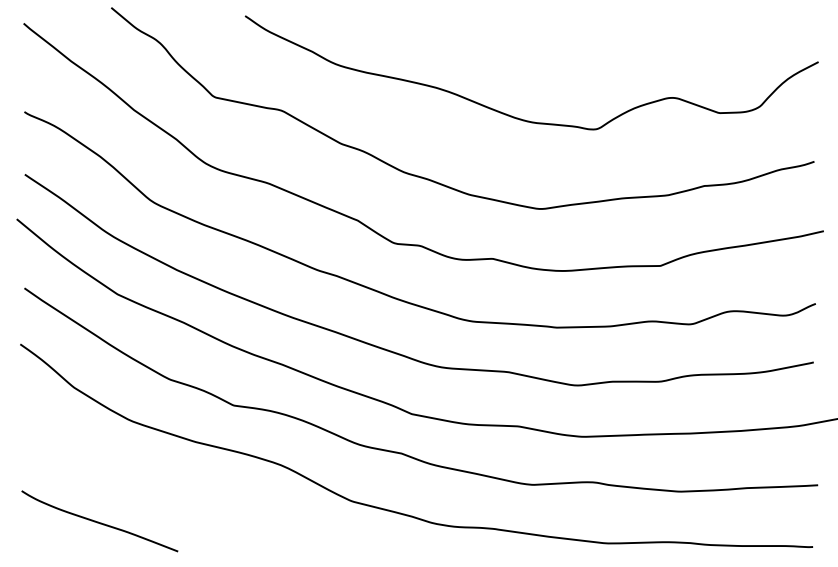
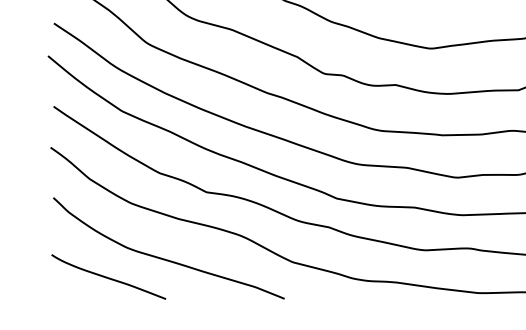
curve: (176, 496) -> (164, 258), added

